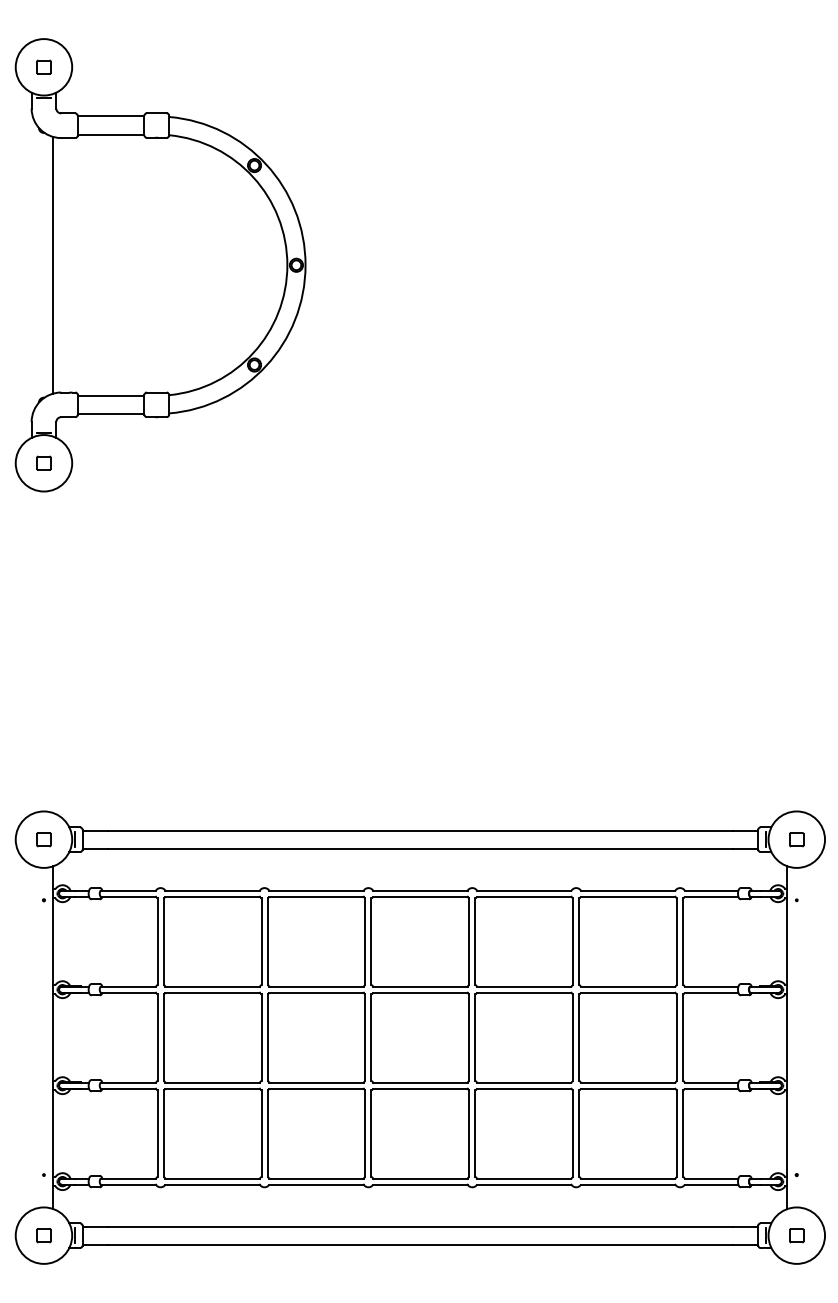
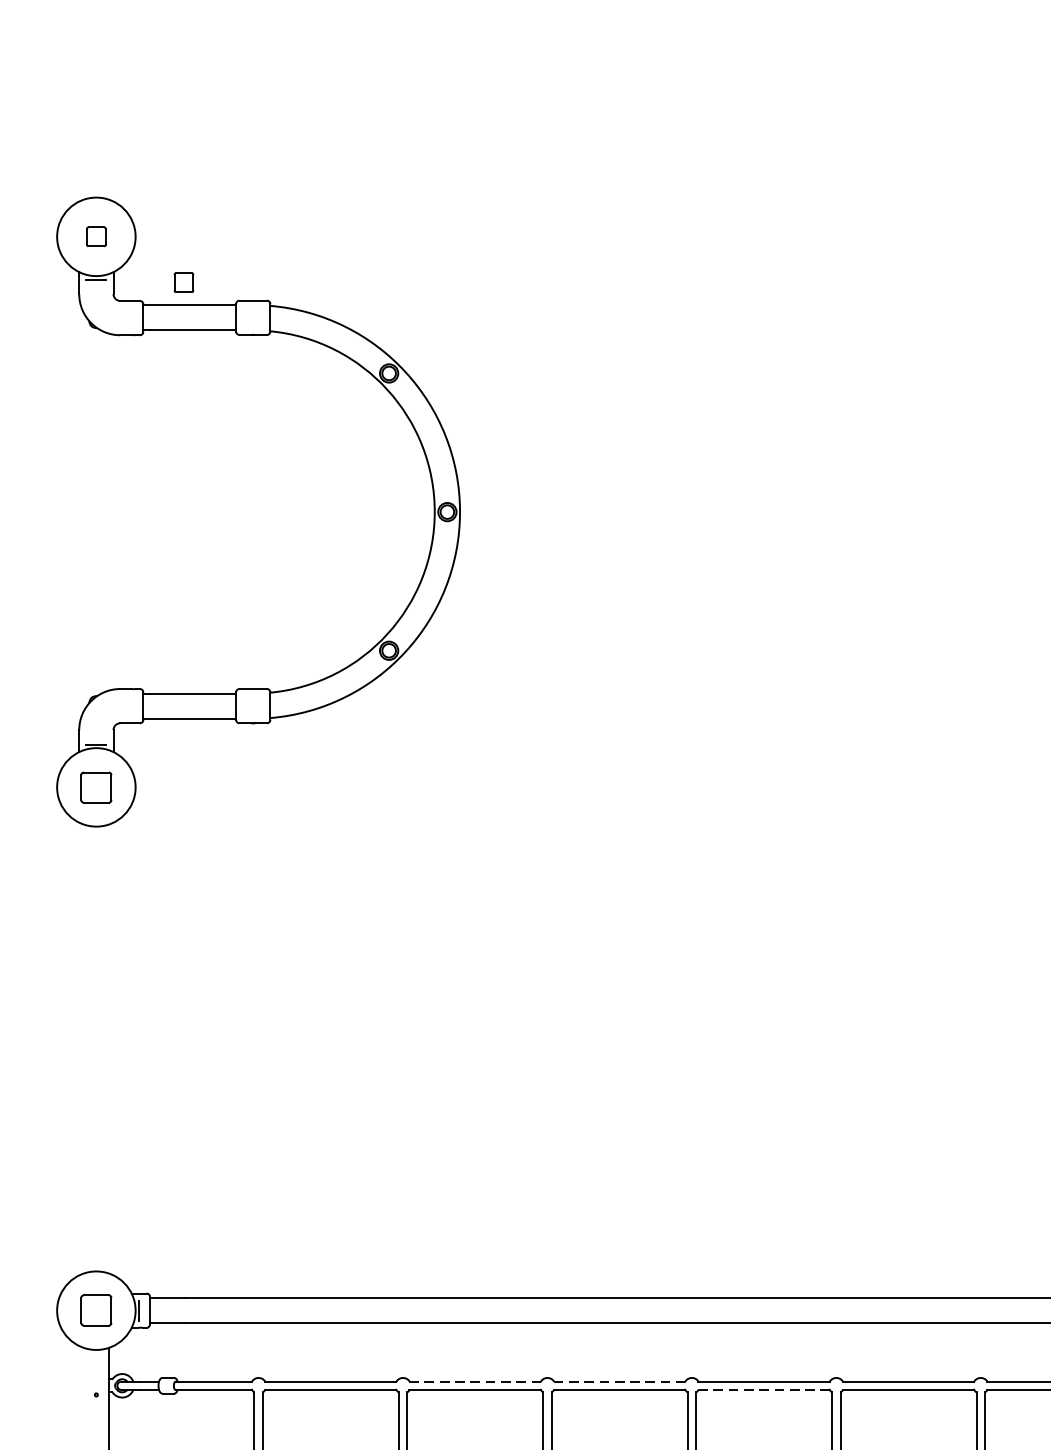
part: (106, 99) -> (183, 281), added
line: (53, 265) -> (109, 512), removed
part: (43, 462) -> (95, 786), size x1.6
part: (43, 839) -> (95, 1310), size x1.6
line: (316, 890) -> (475, 1381), solid -> dashed
line: (420, 890) -> (619, 1381), solid -> dashed
line: (524, 896) -> (764, 1389), solid -> dashed

